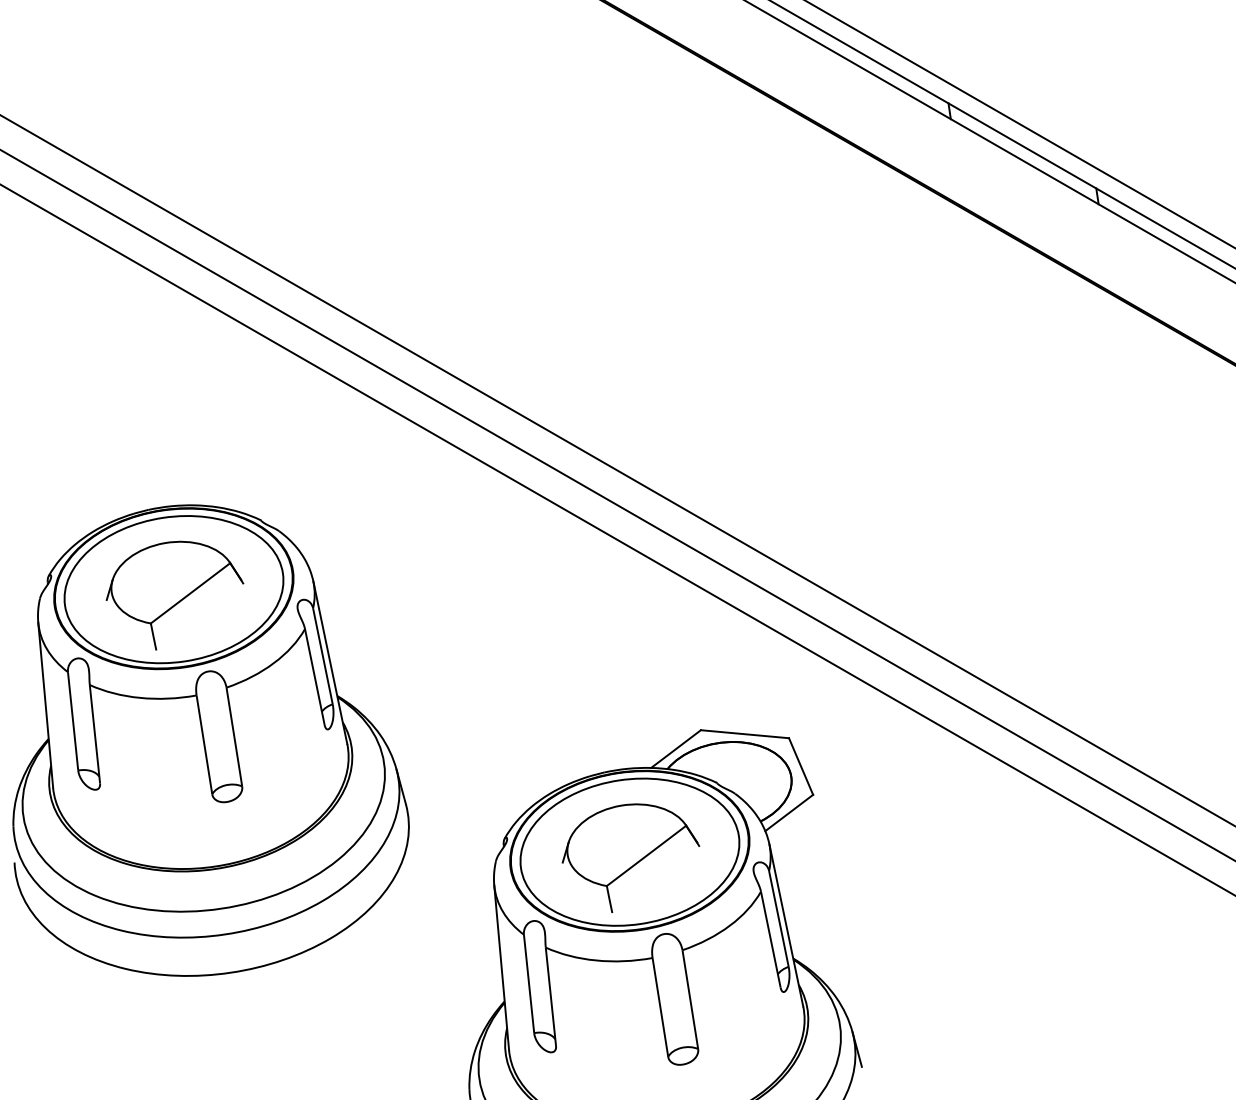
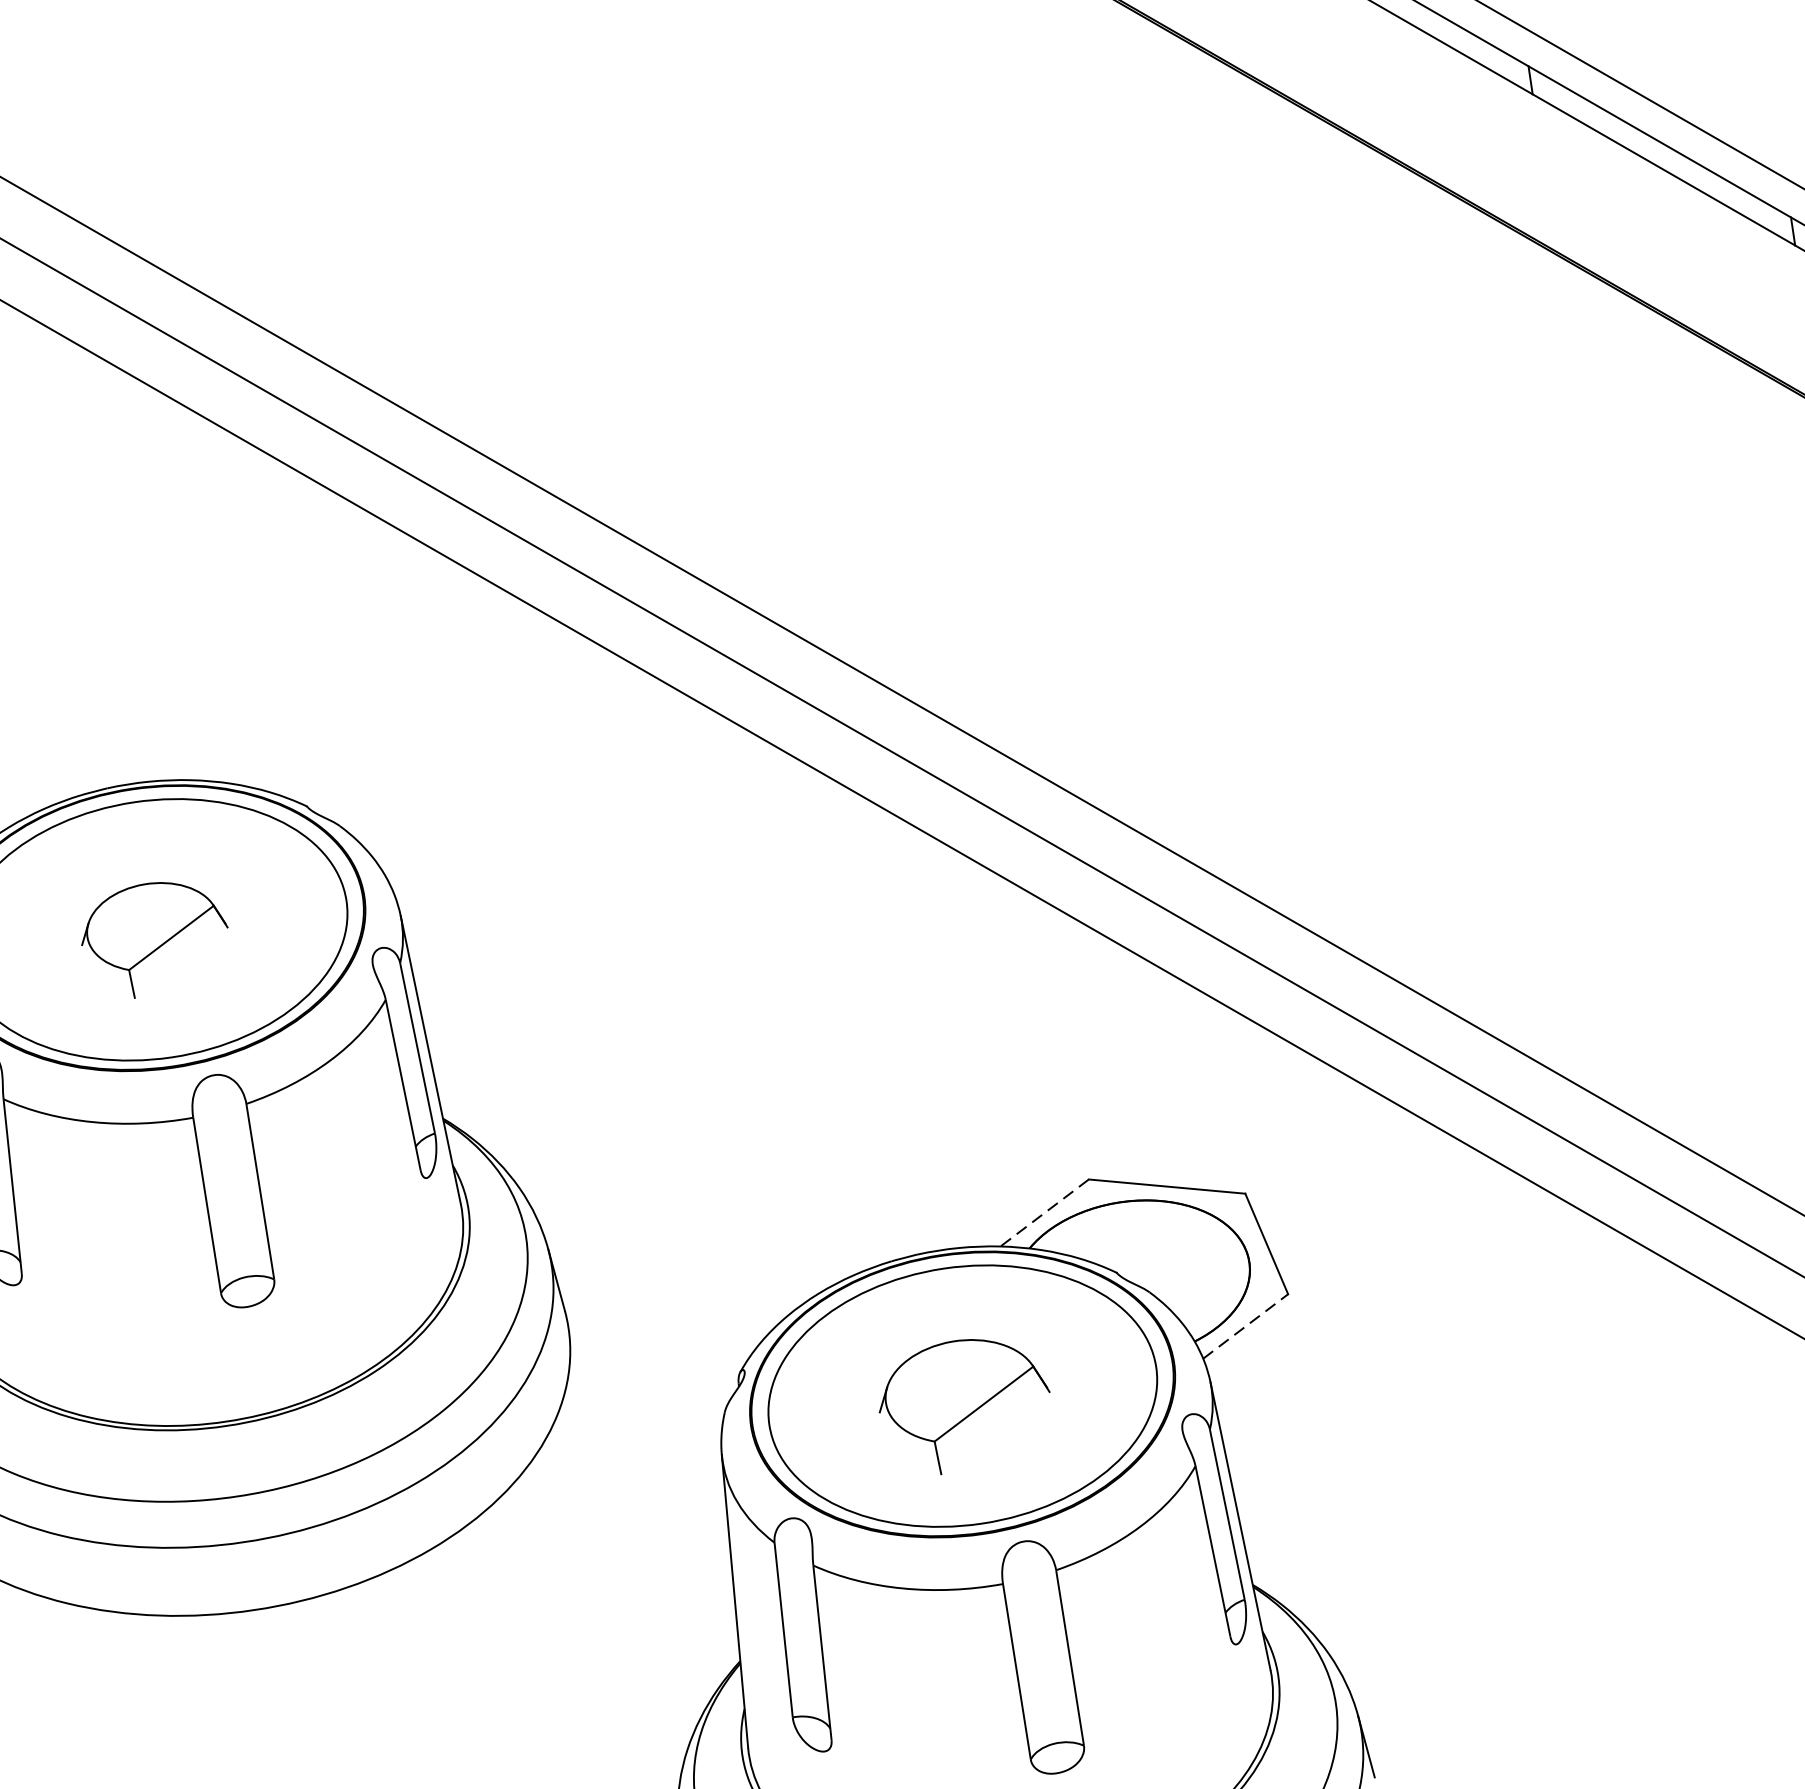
part: (174, 595) -> (153, 940), size x0.6
line: (675, 749) -> (1043, 1213), solid -> dashed
line: (789, 812) -> (1246, 1325), solid -> dashed
part: (630, 858) -> (963, 1407), size x0.7

